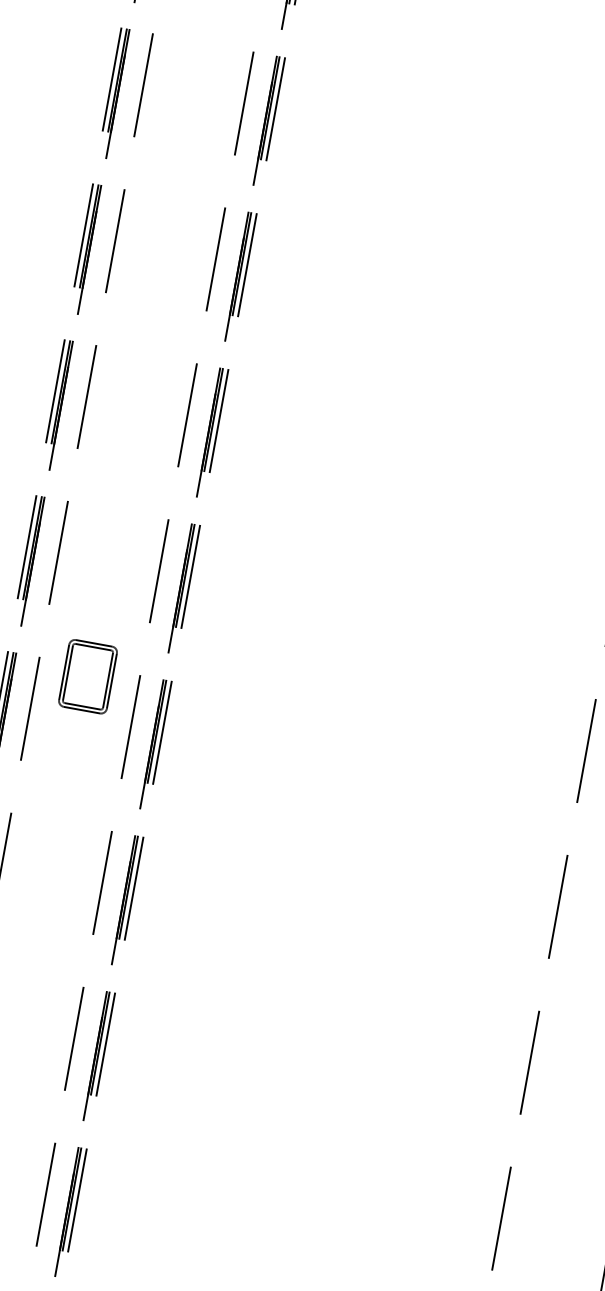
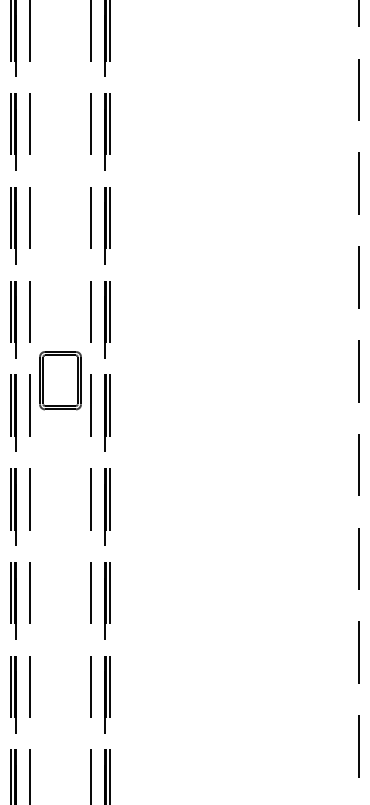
part: (88, 676) -> (60, 380), size x1.43

